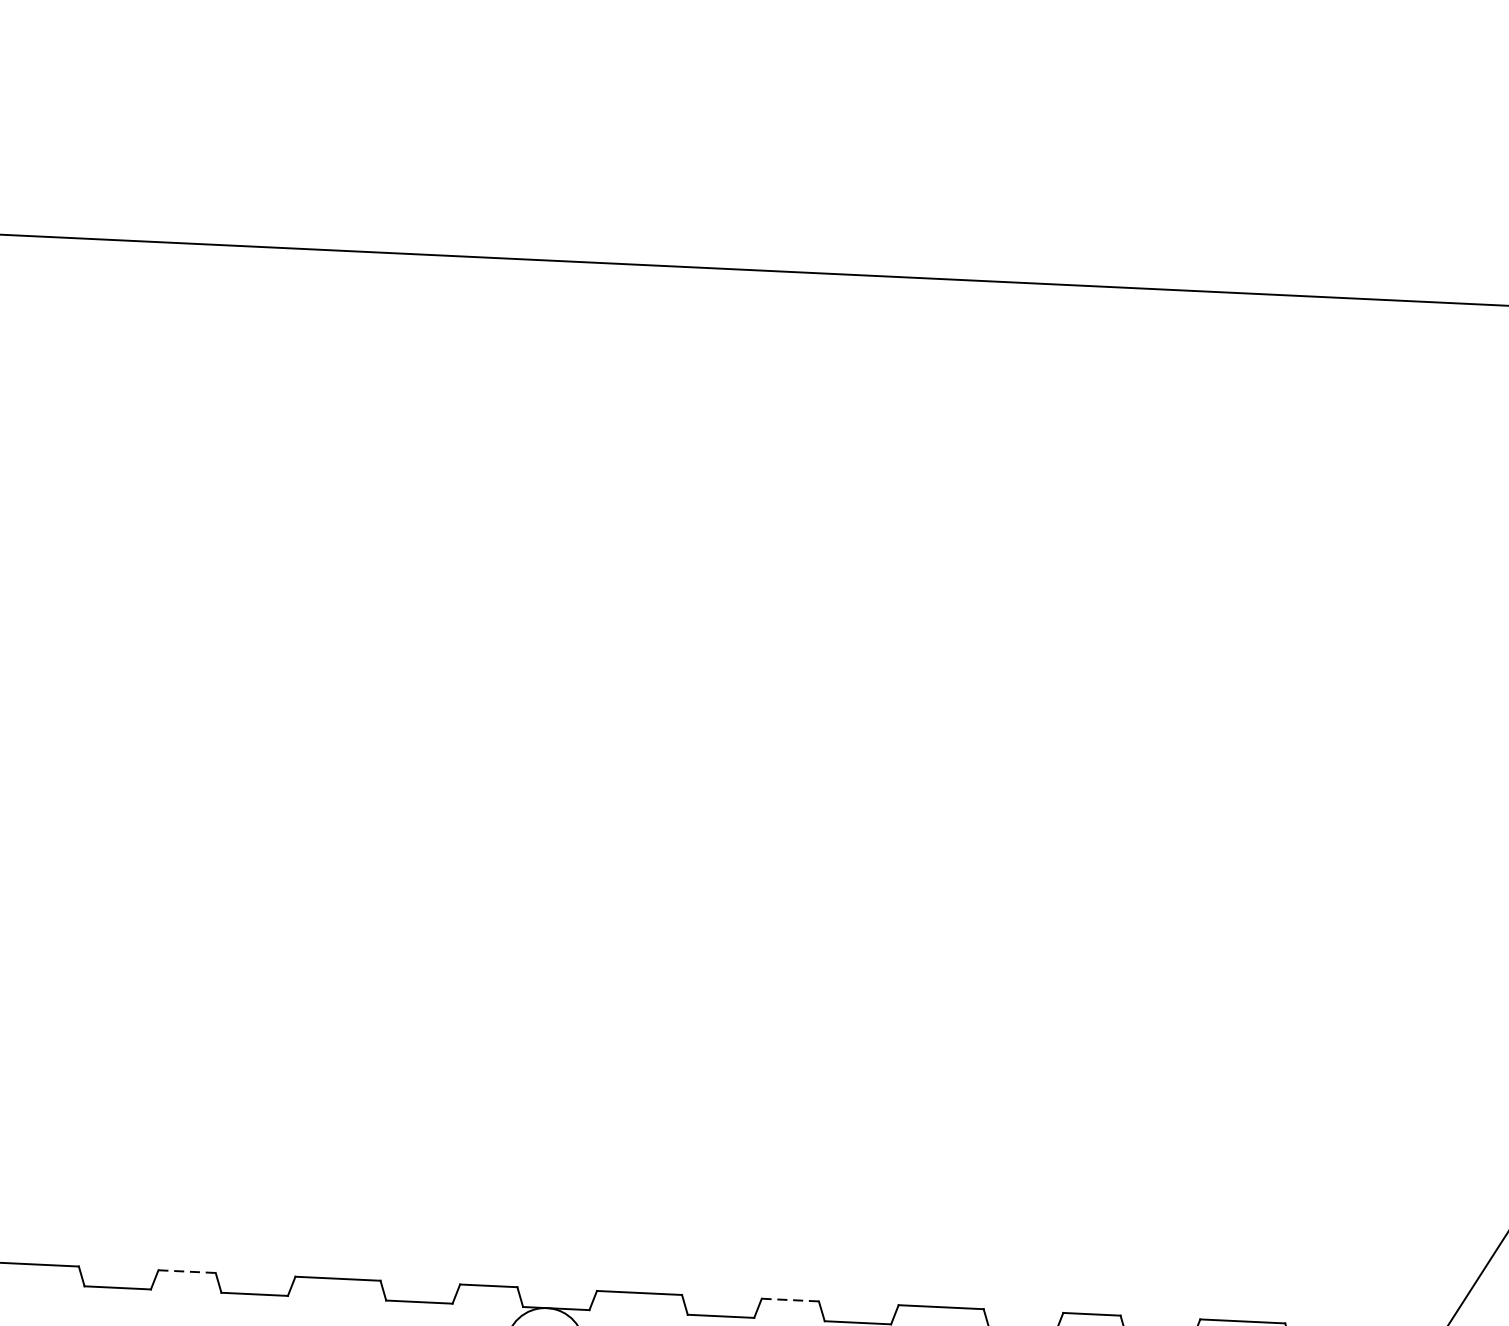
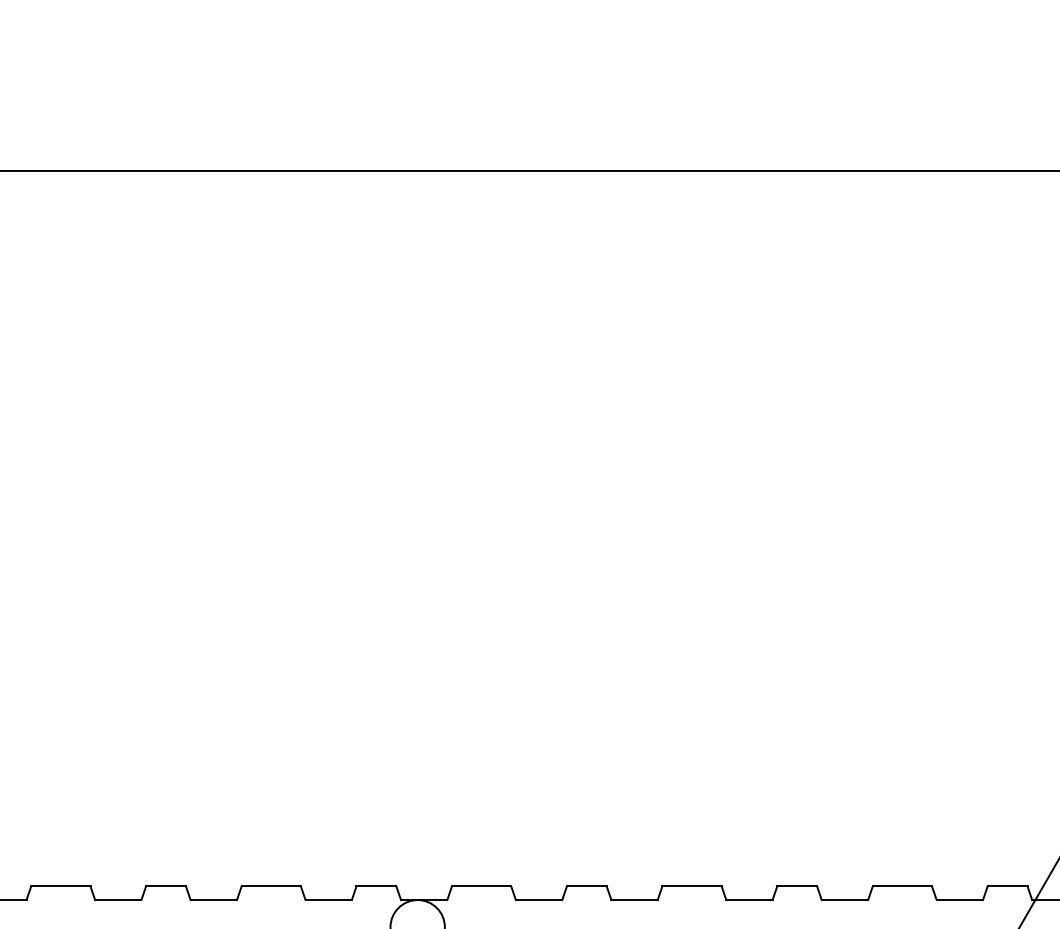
line: (187, 1271) -> (166, 886), dashed -> solid
line: (789, 1300) -> (586, 886), dashed -> solid

